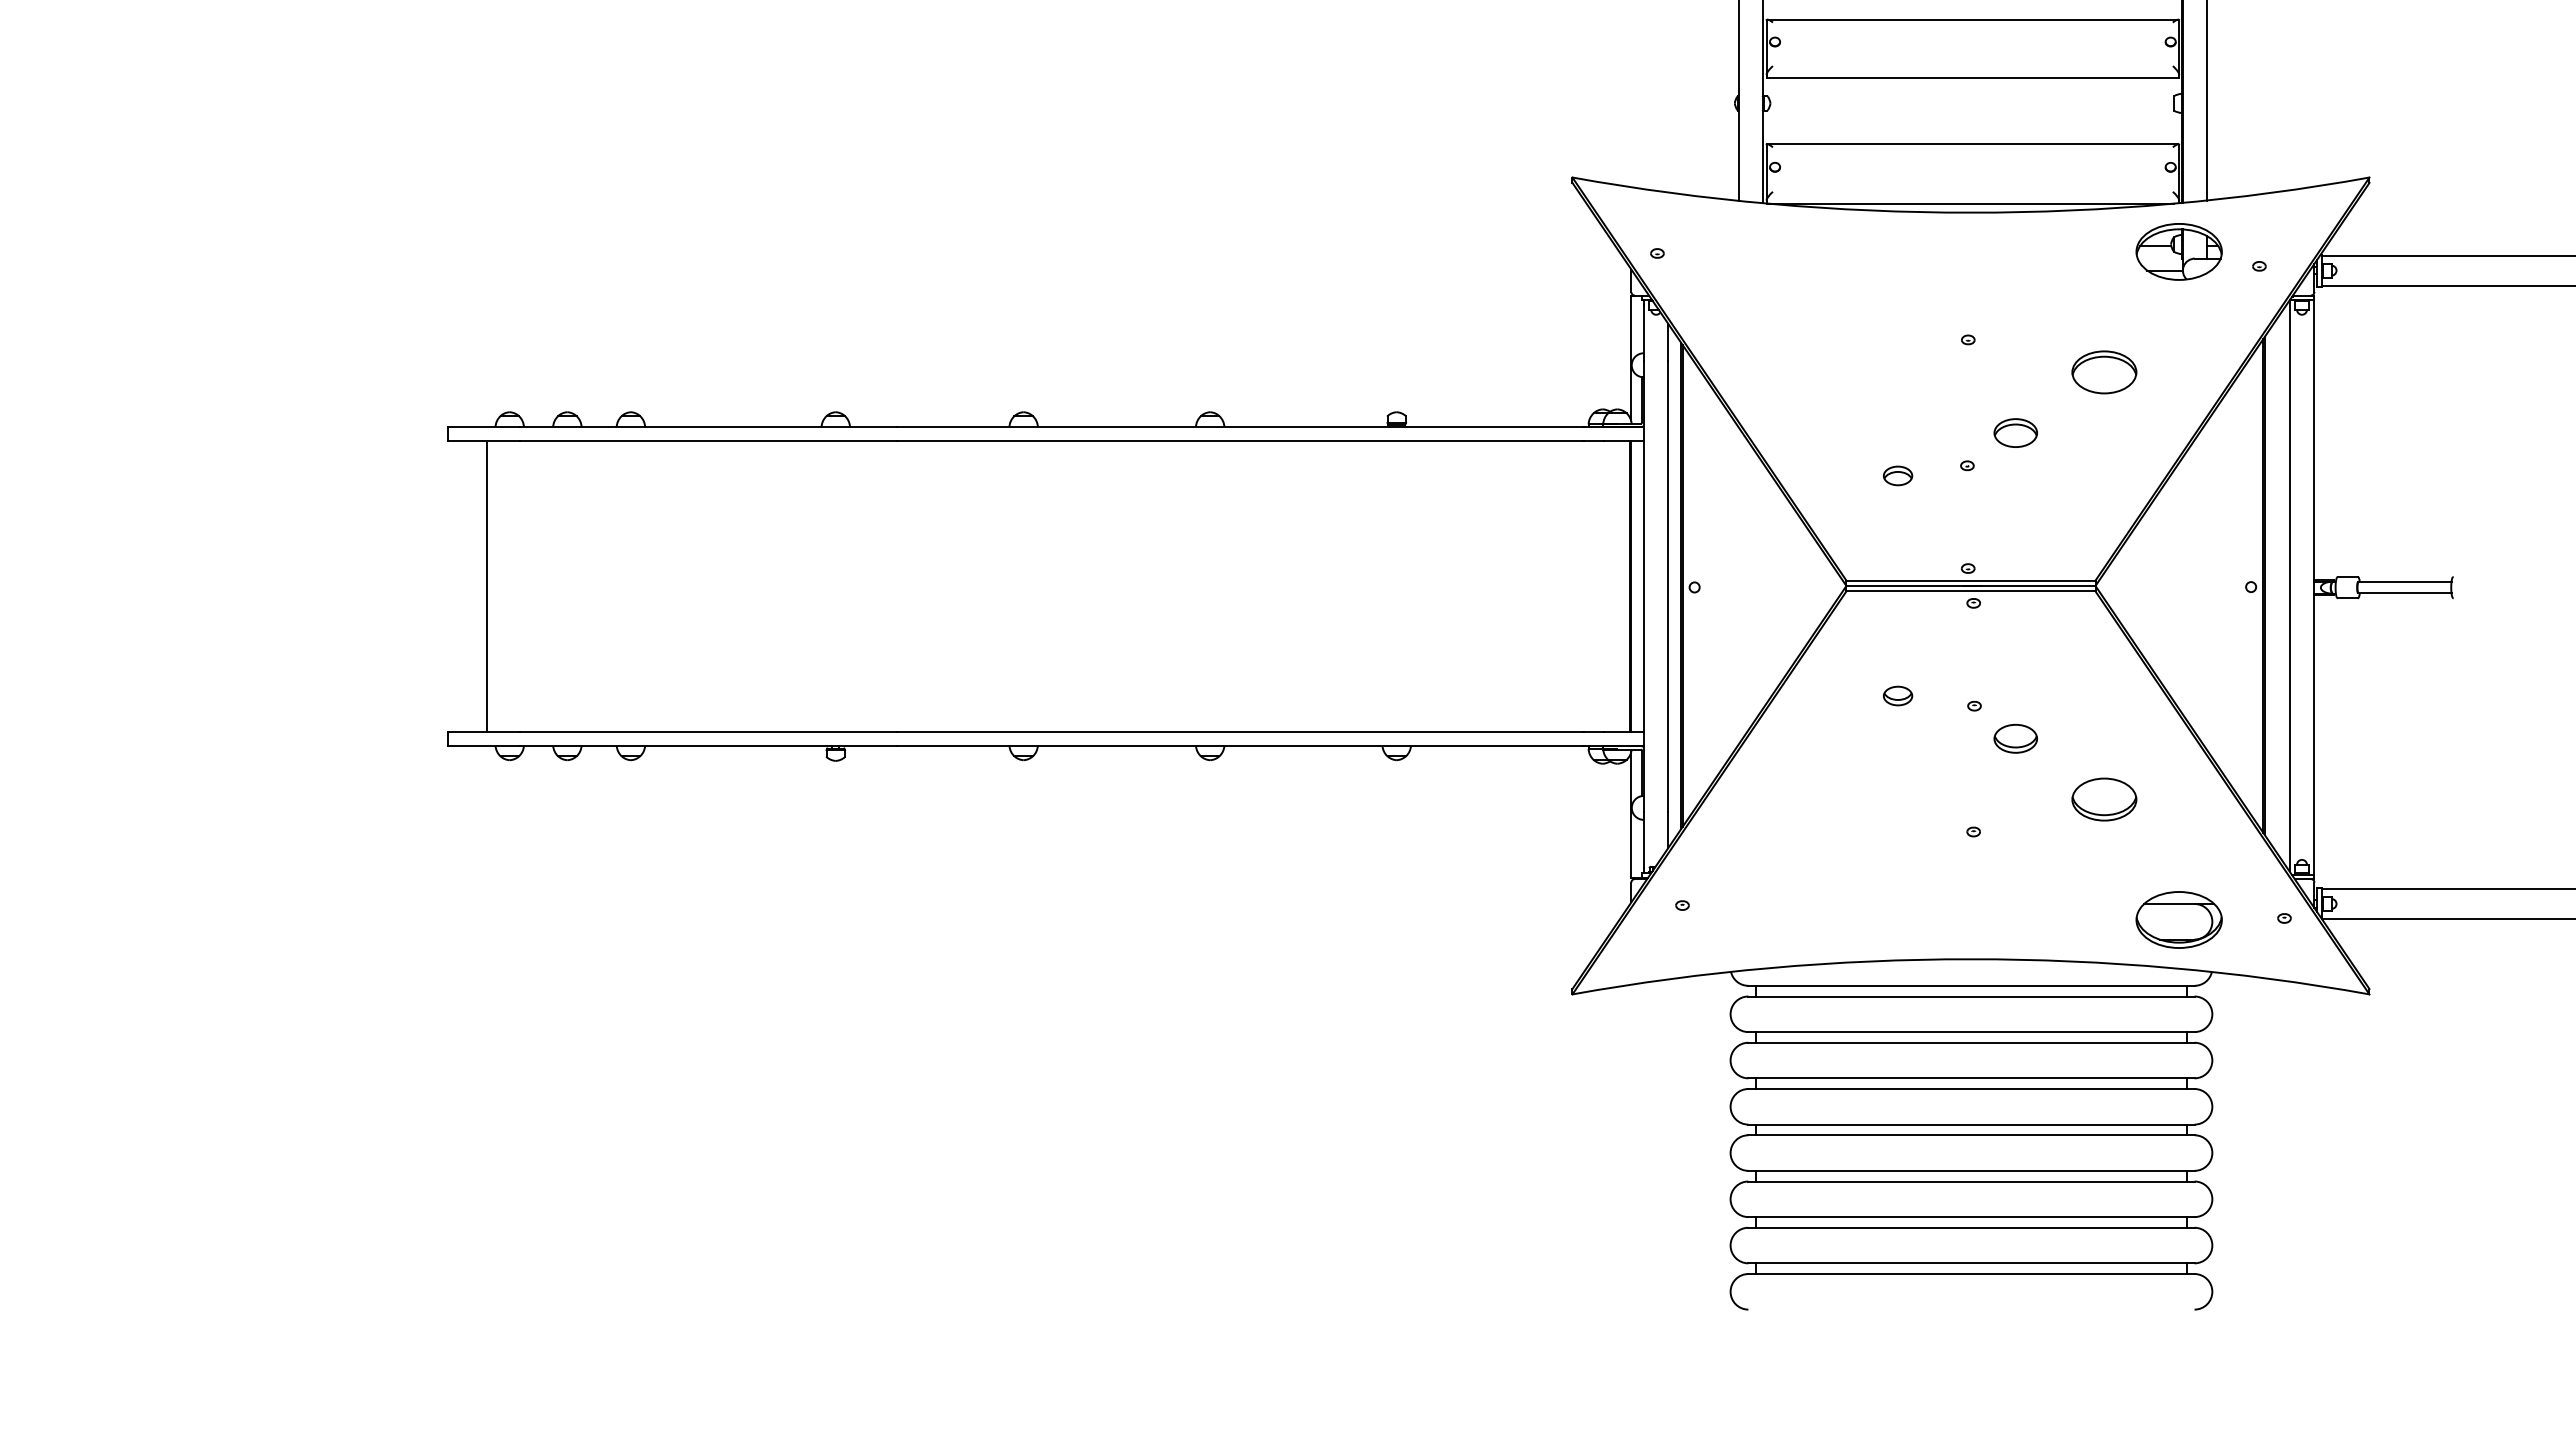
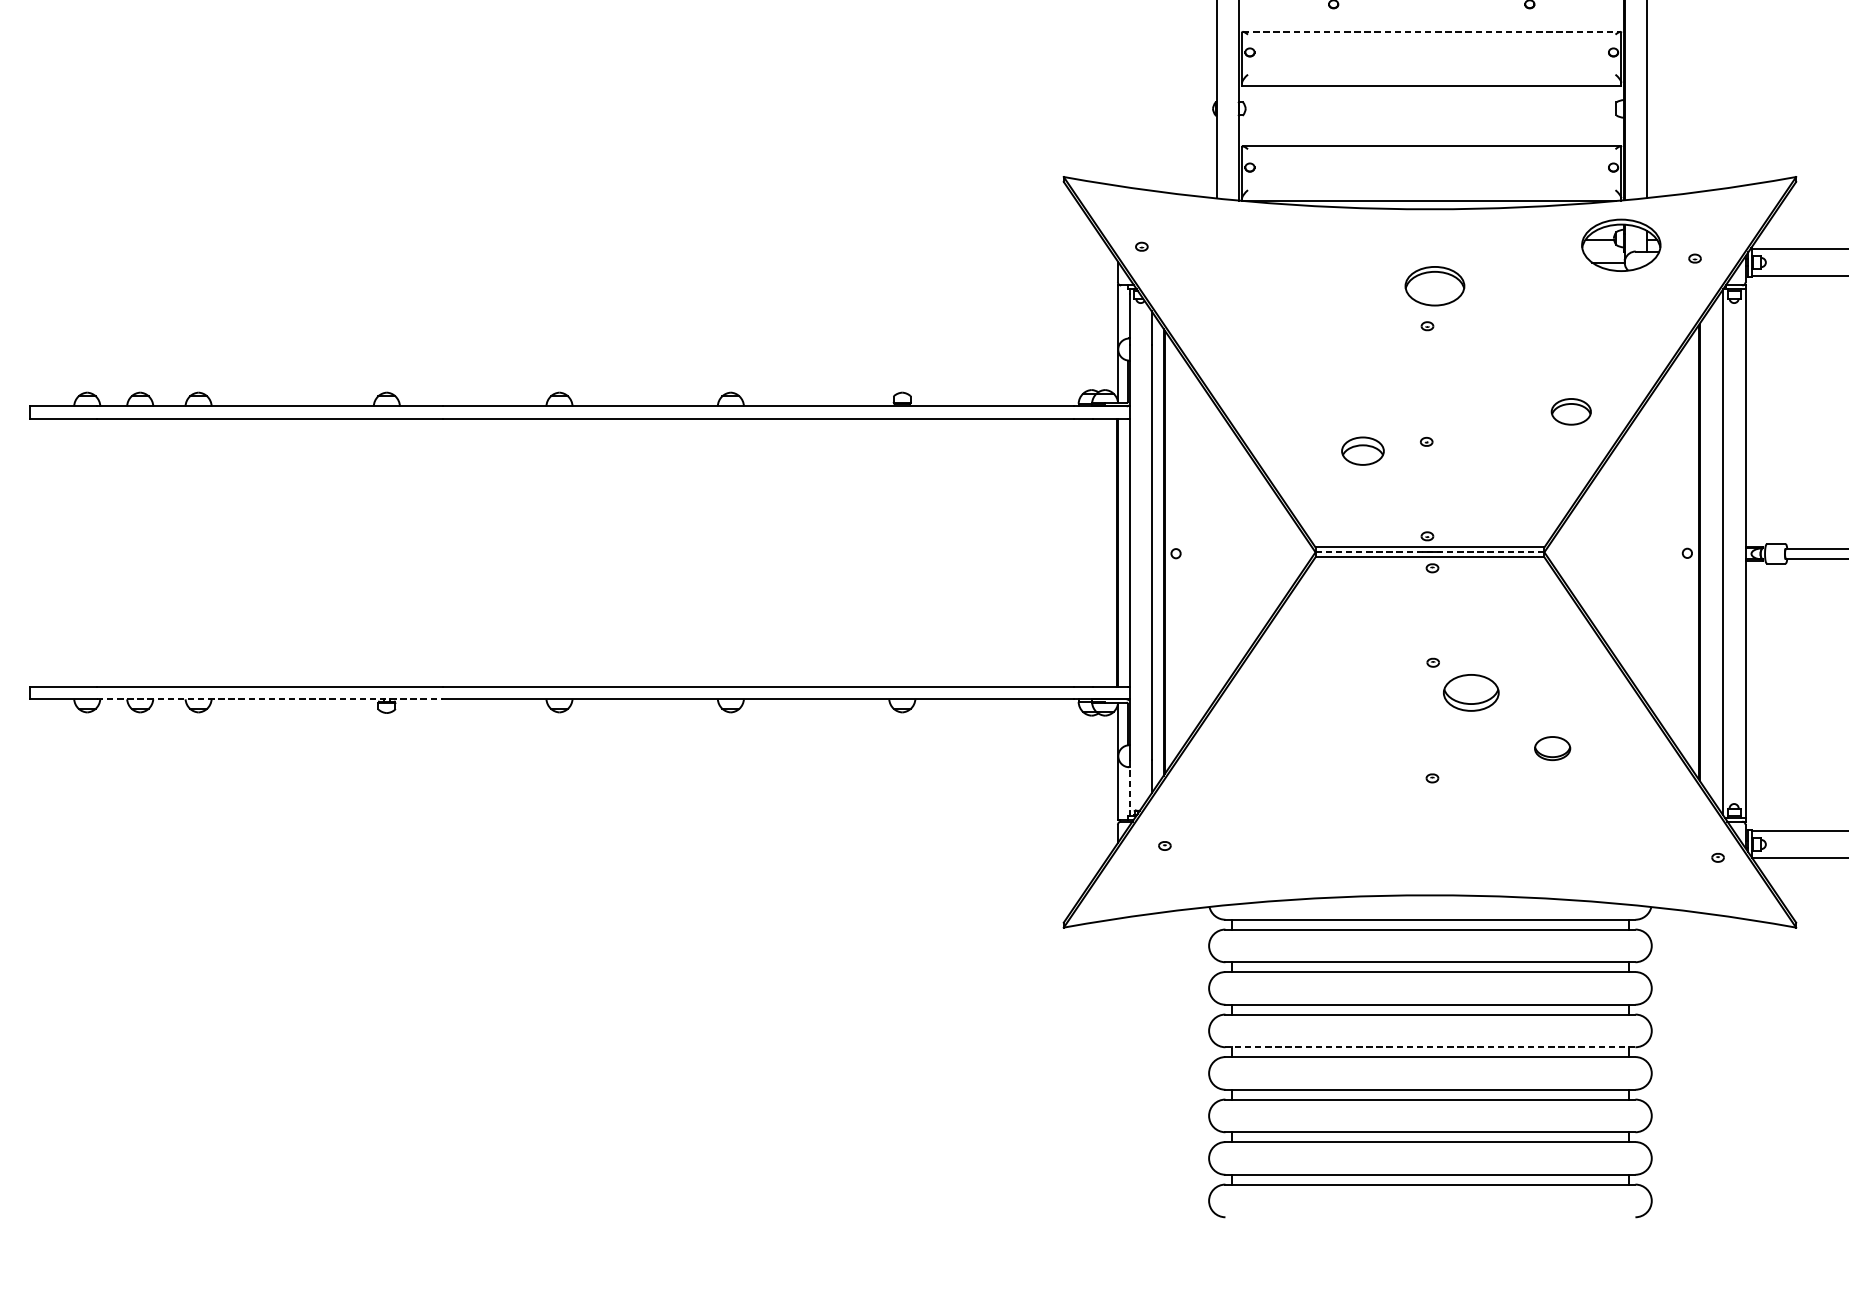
line: (1973, 19) -> (1432, 31), solid -> dashed
part: (2104, 372) -> (1435, 286), moved
part: (2015, 432) -> (1571, 411), moved
part: (1897, 475) -> (1362, 450), size x1.6
line: (1970, 585) -> (1429, 551), solid -> dashed
line: (486, 586) -> (65, 552), removed
part: (1898, 695) -> (1363, 652), removed
part: (2015, 738) -> (1470, 692), size x1.4
line: (709, 746) -> (270, 699), solid -> dashed
part: (2104, 799) -> (1552, 748), size x0.6
line: (1644, 840) -> (1129, 786), solid -> dashed
part: (2178, 919) -> (1620, 858), removed
line: (1970, 1124) -> (1429, 1047), solid -> dashed

